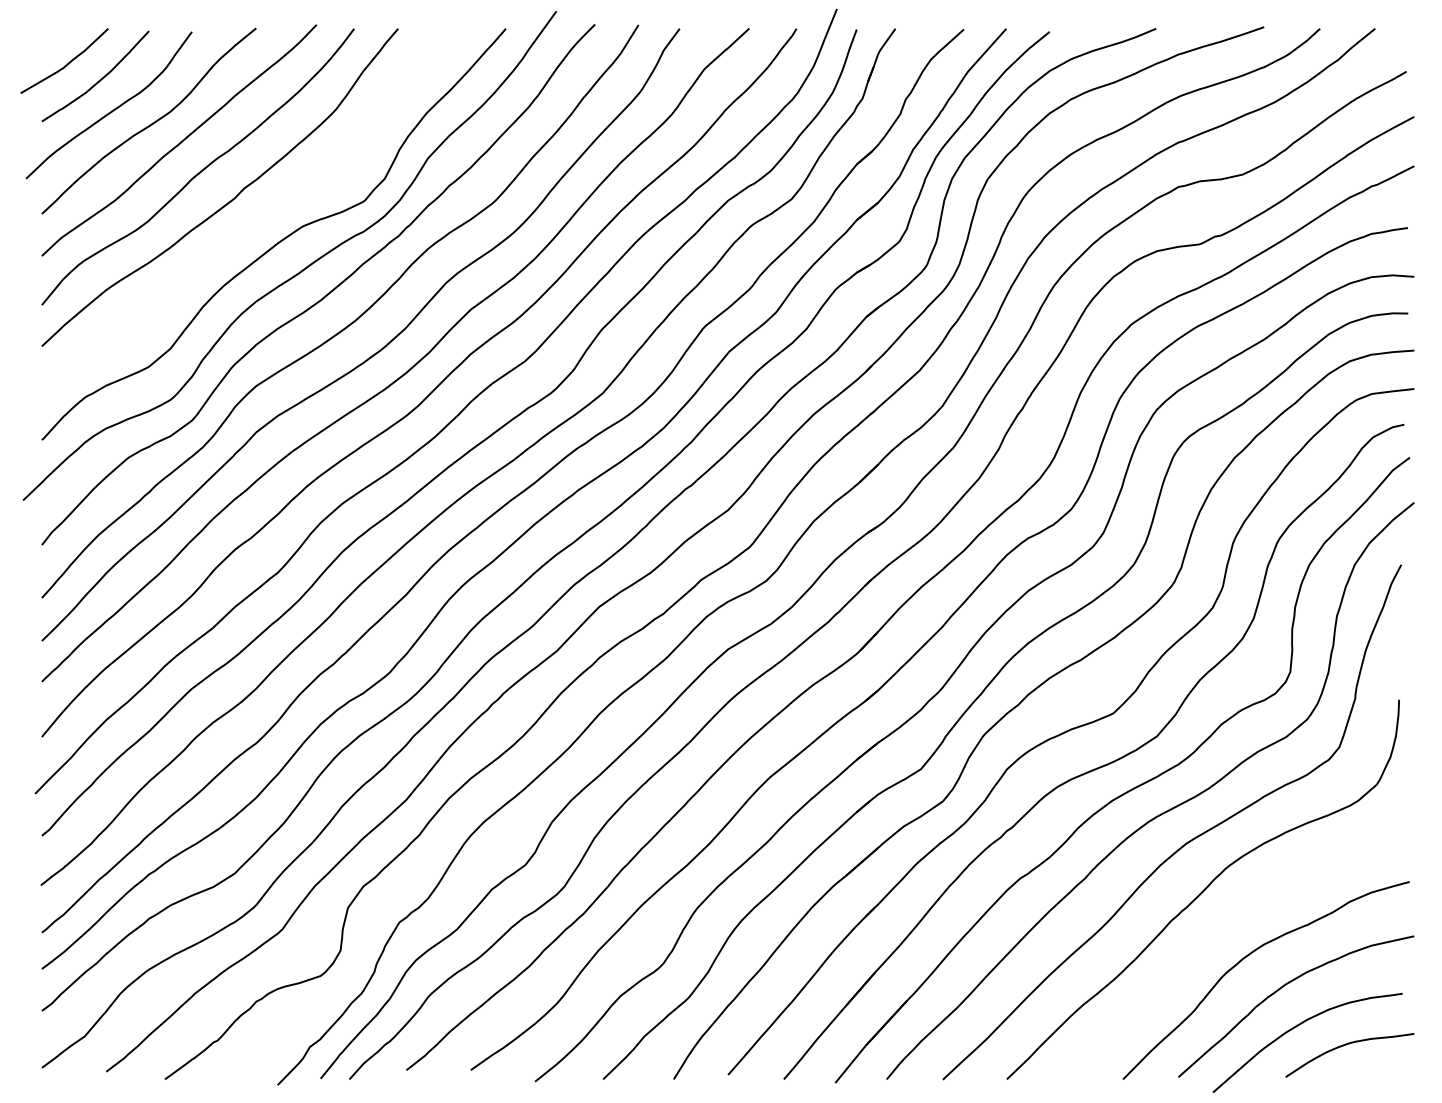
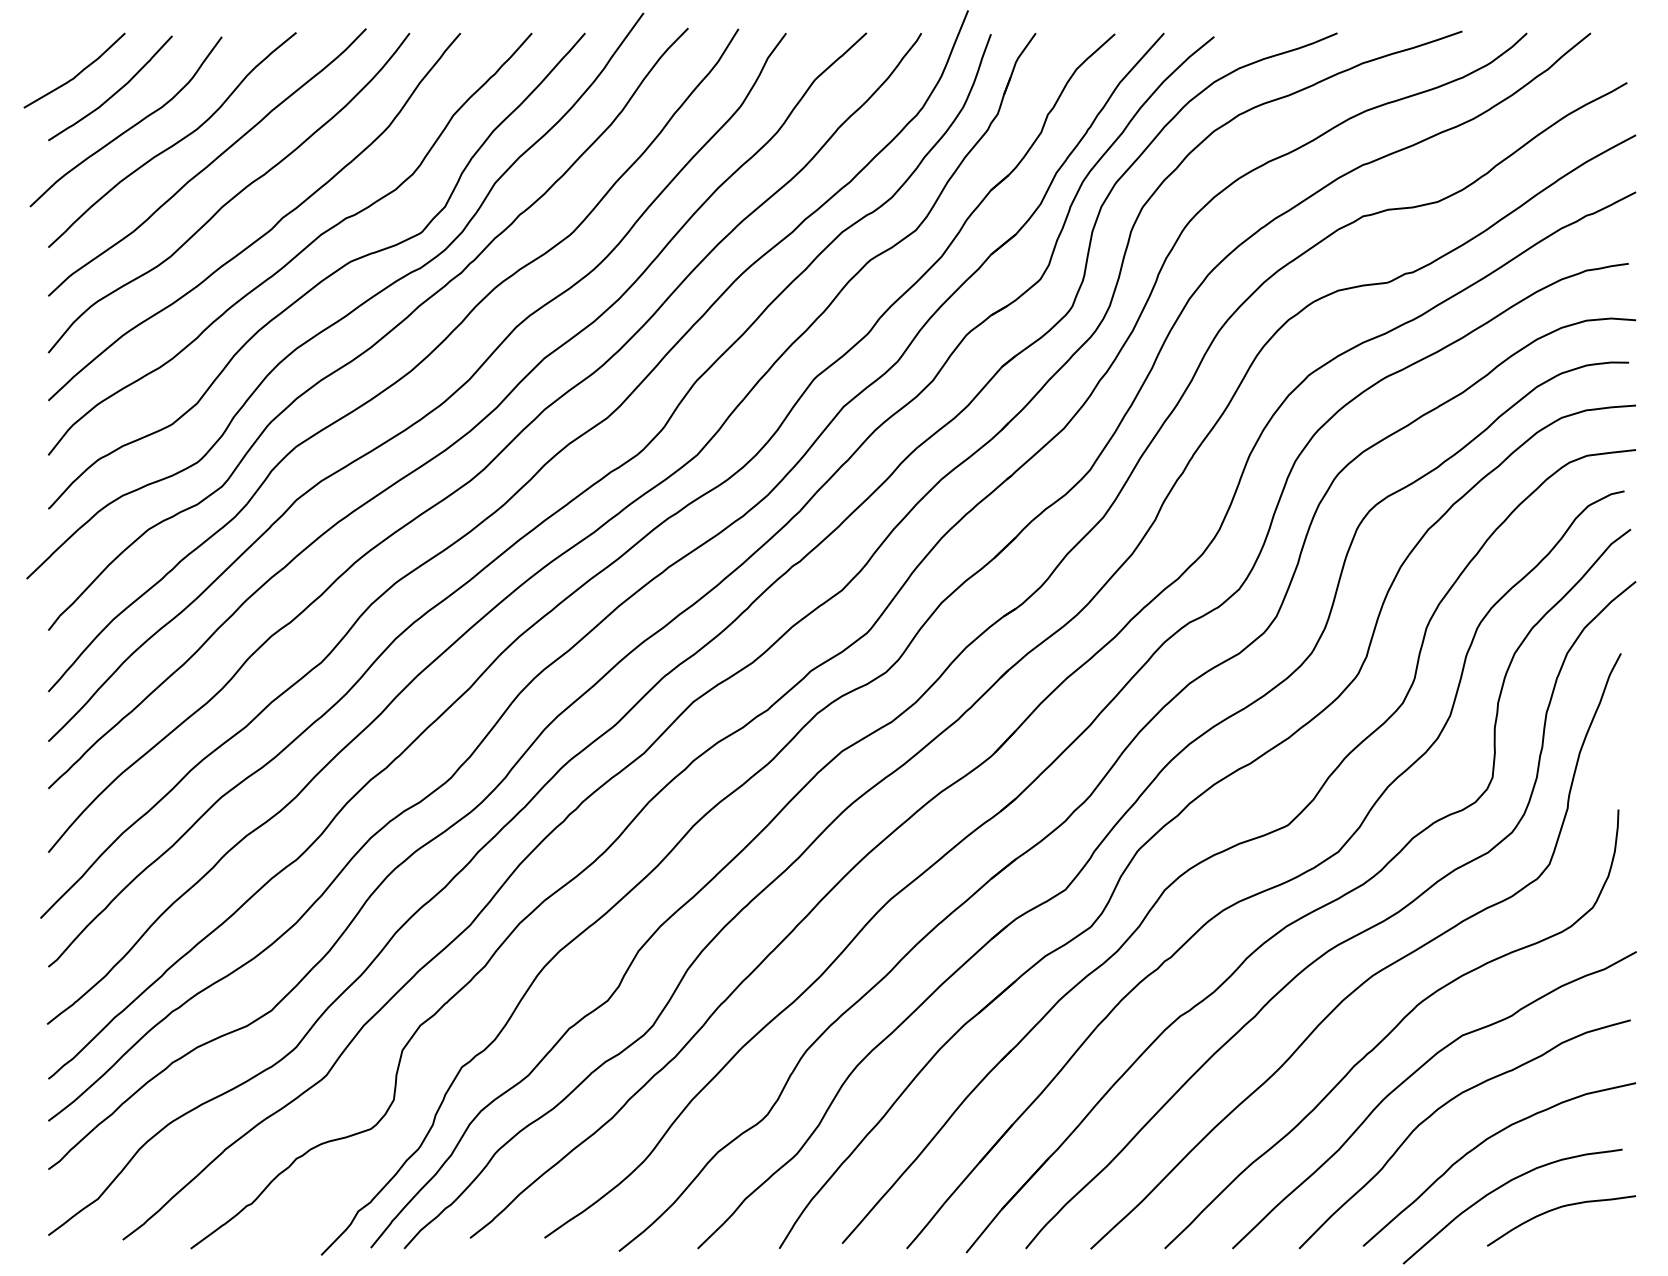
curve: (257, 219) -> (297, 253), added
curve: (1223, 927) -> (1415, 1073), added

